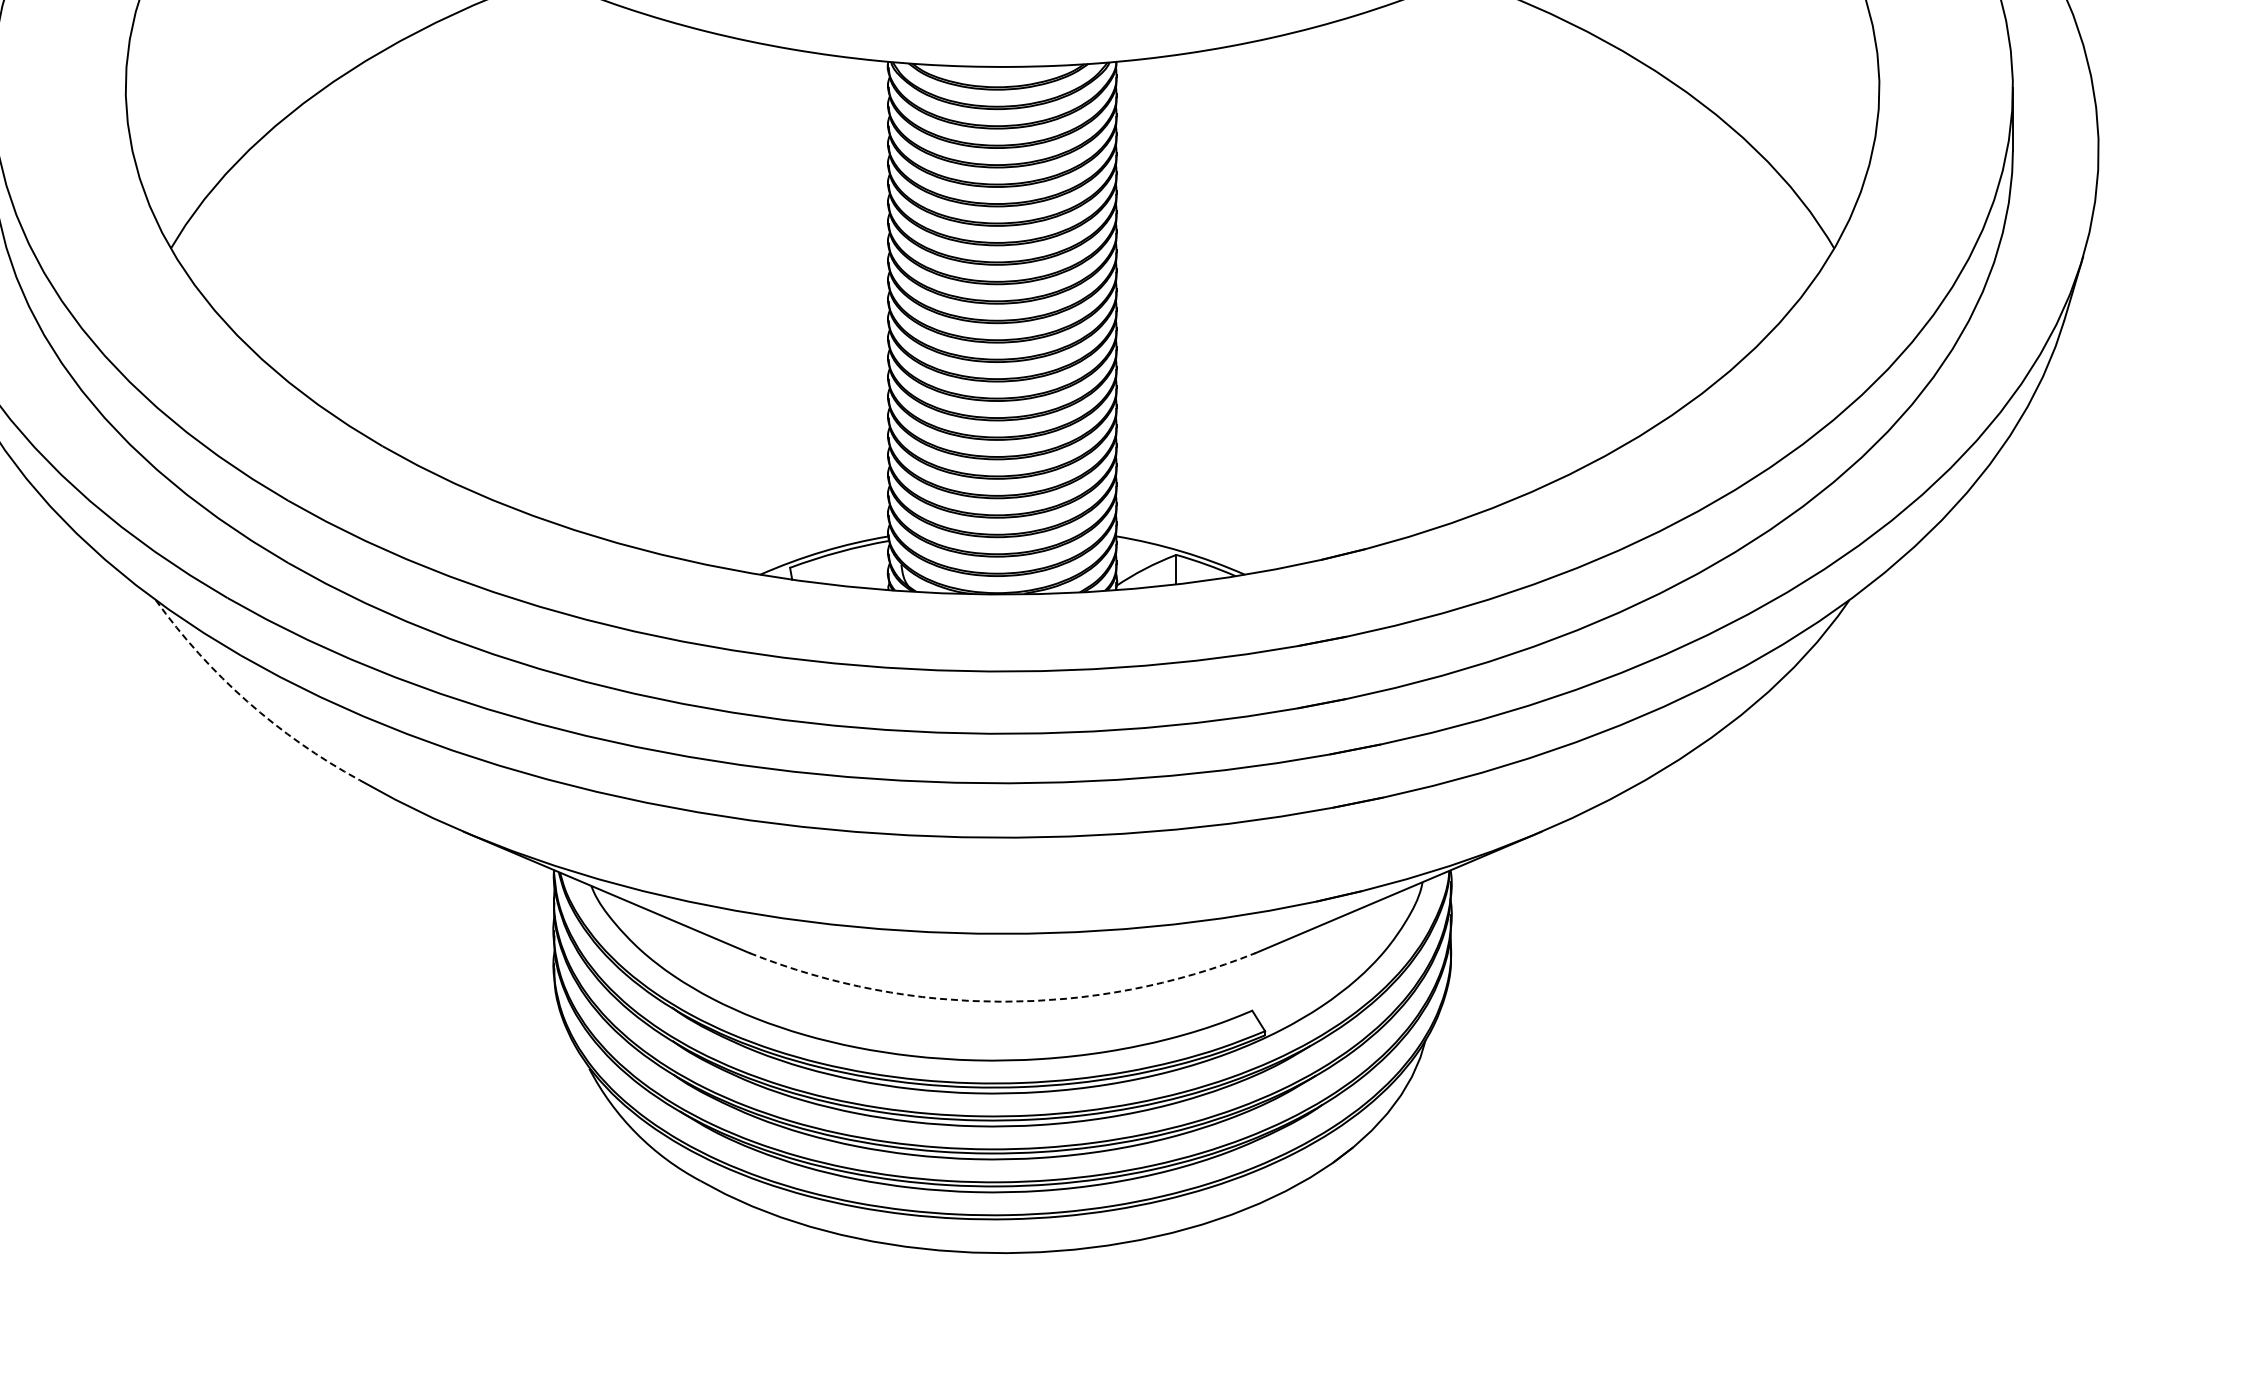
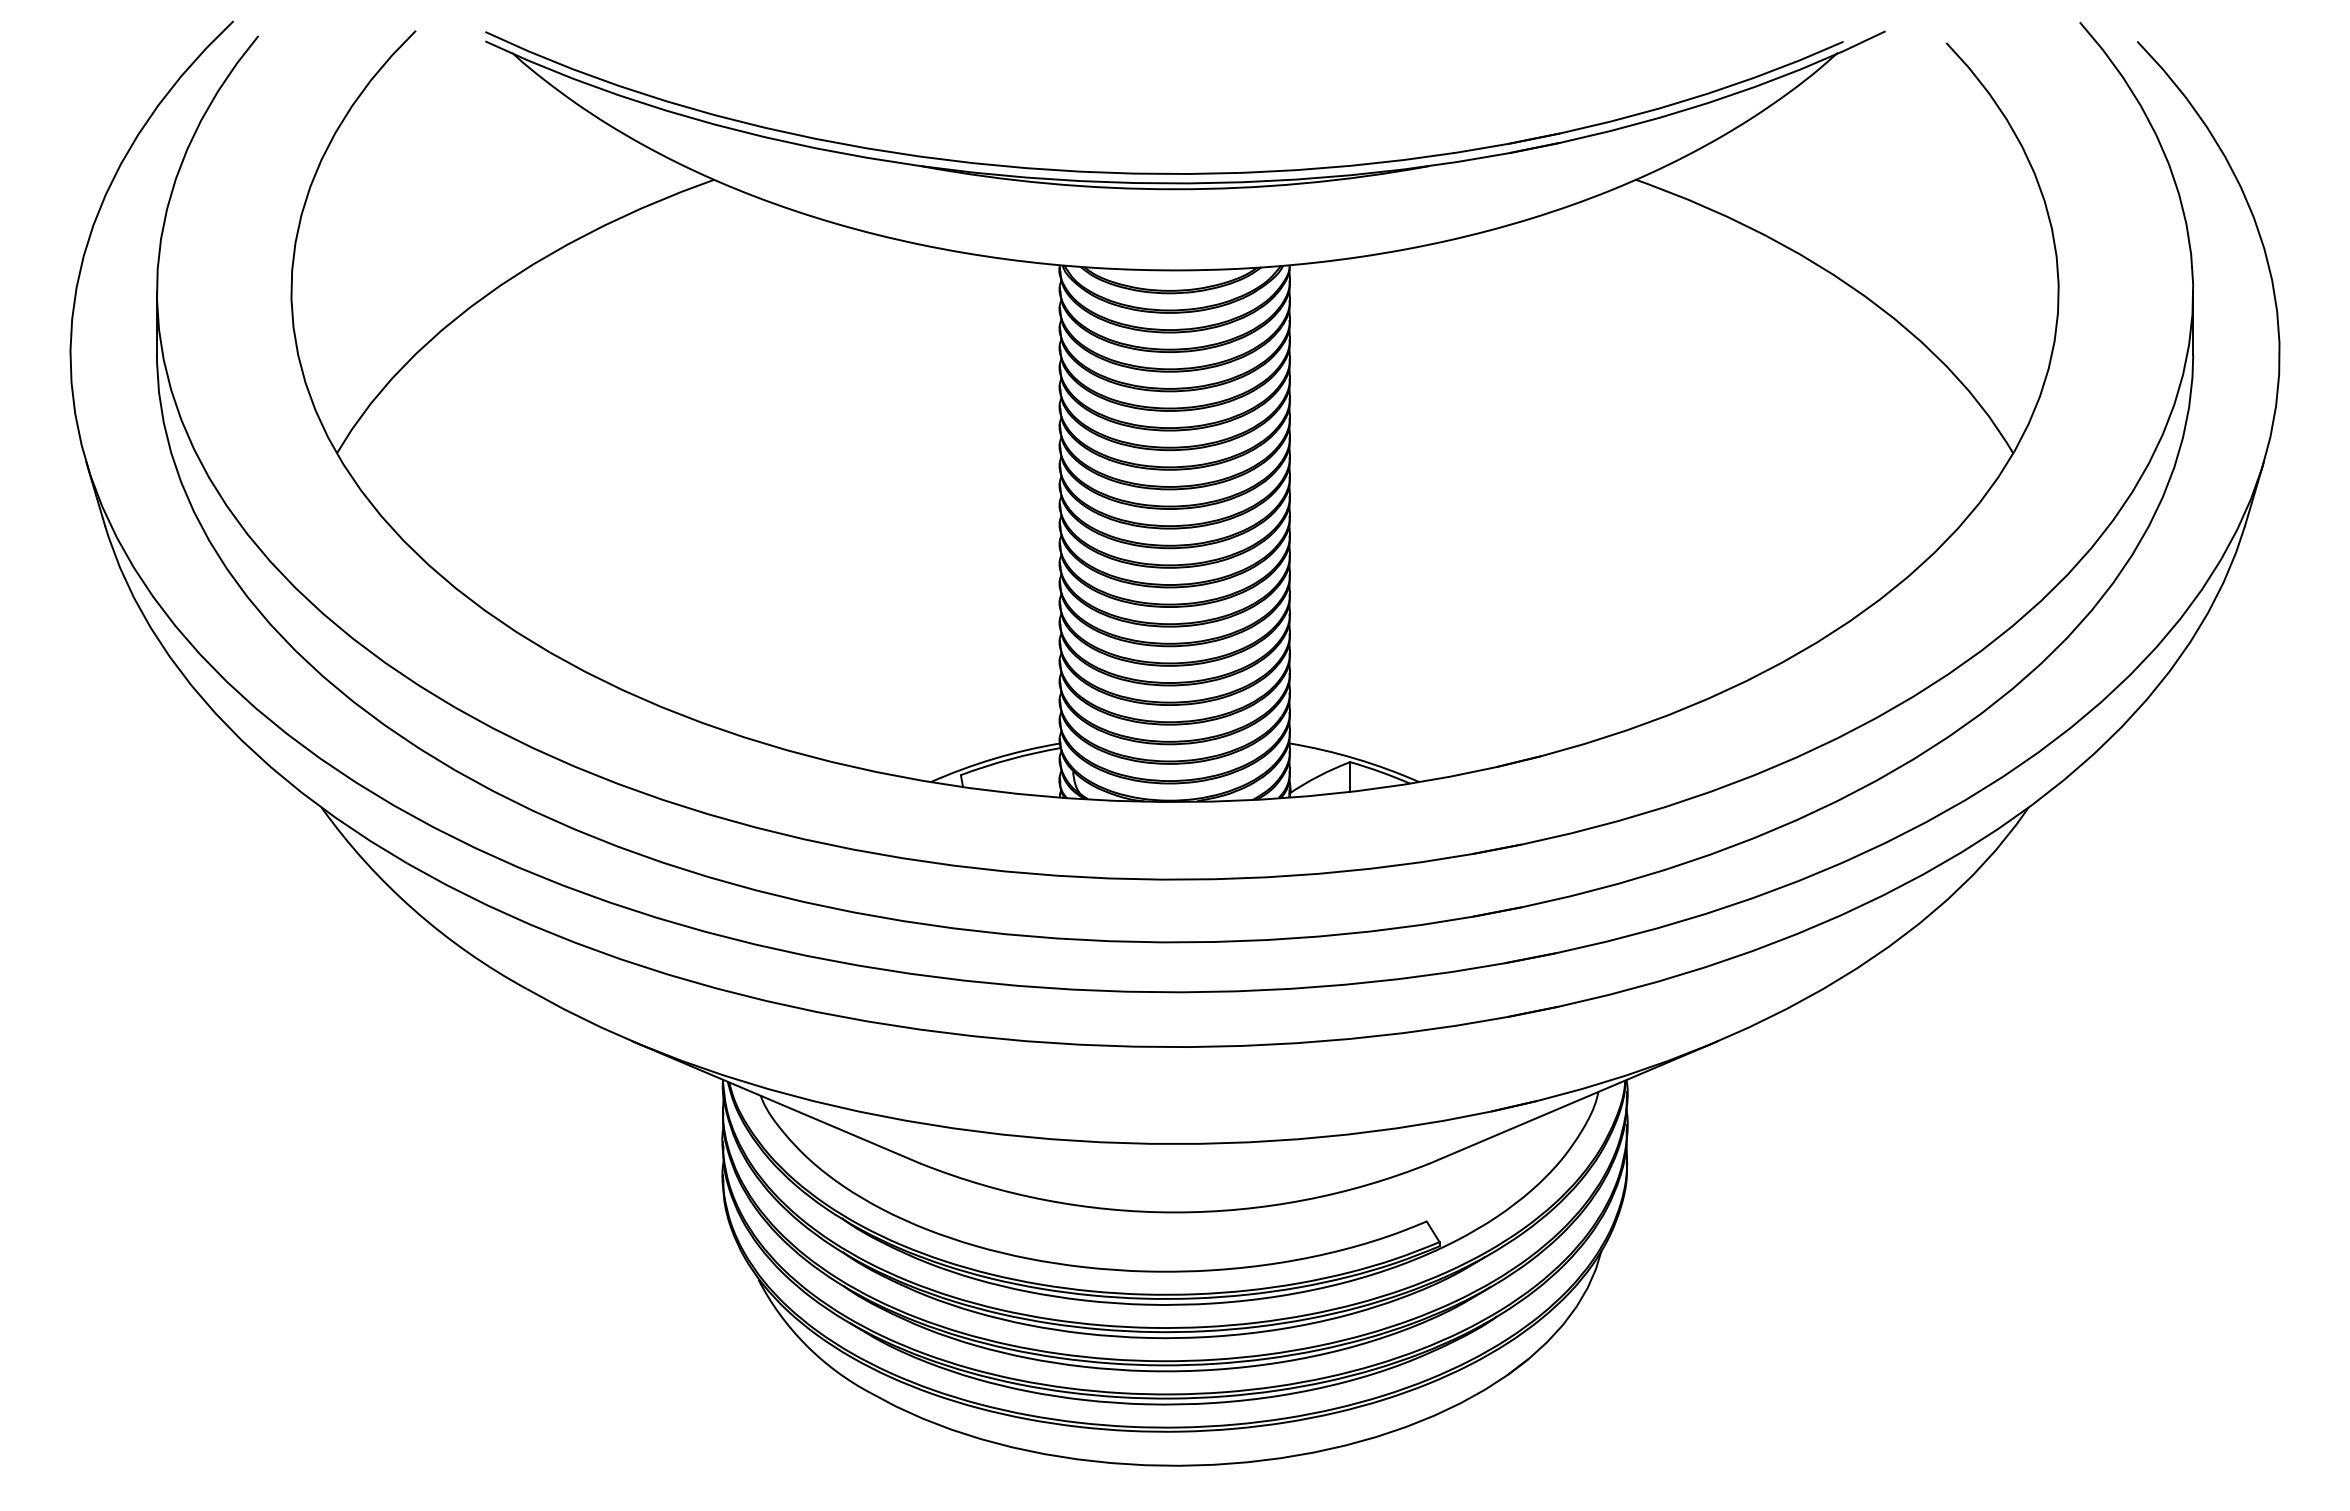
arc: (247, 702) -> (414, 910), dashed -> solid
arc: (1003, 1001) -> (1175, 1212), dashed -> solid

